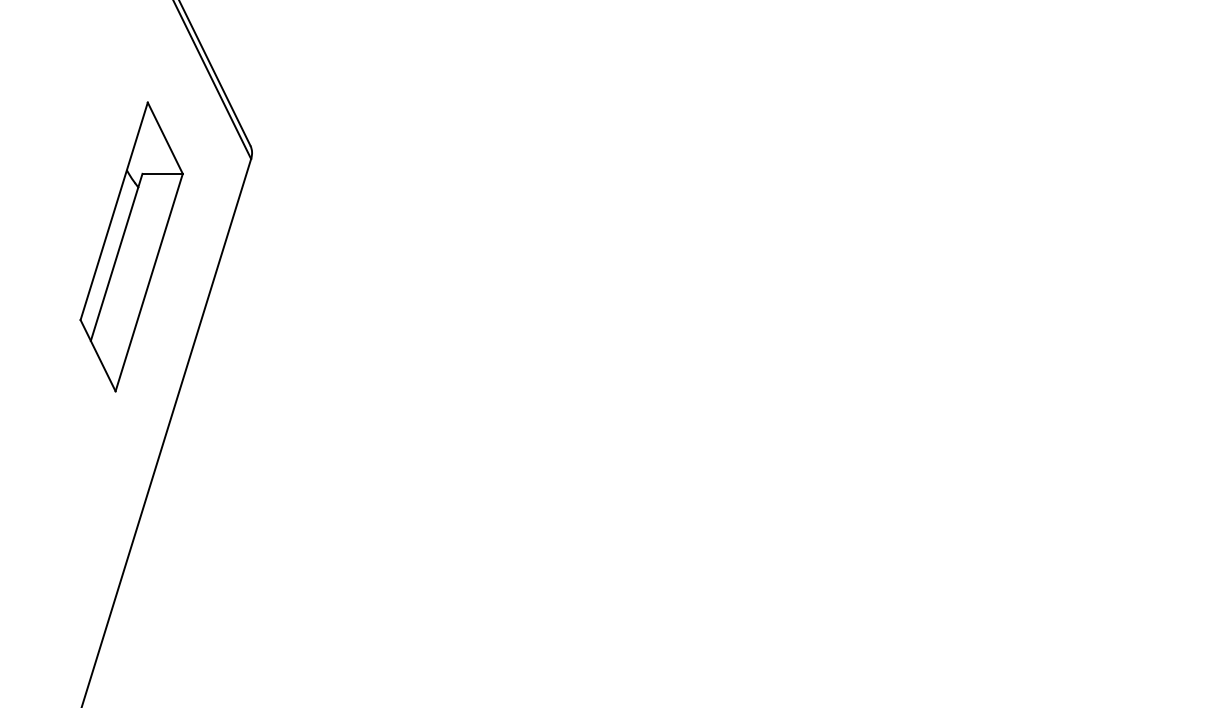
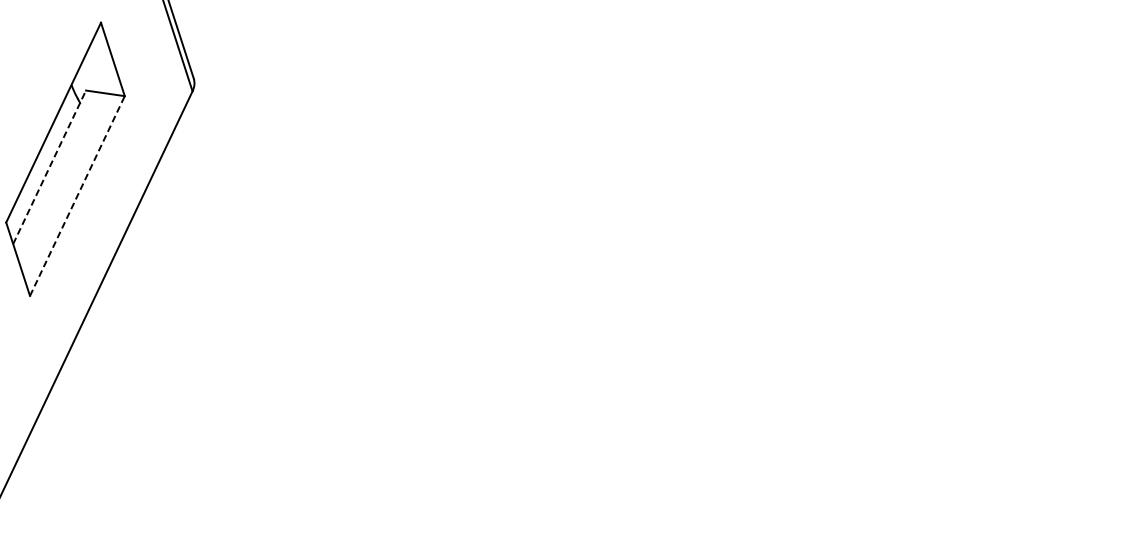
line: (116, 256) -> (49, 166), solid -> dashed
line: (149, 282) -> (77, 196), solid -> dashed

